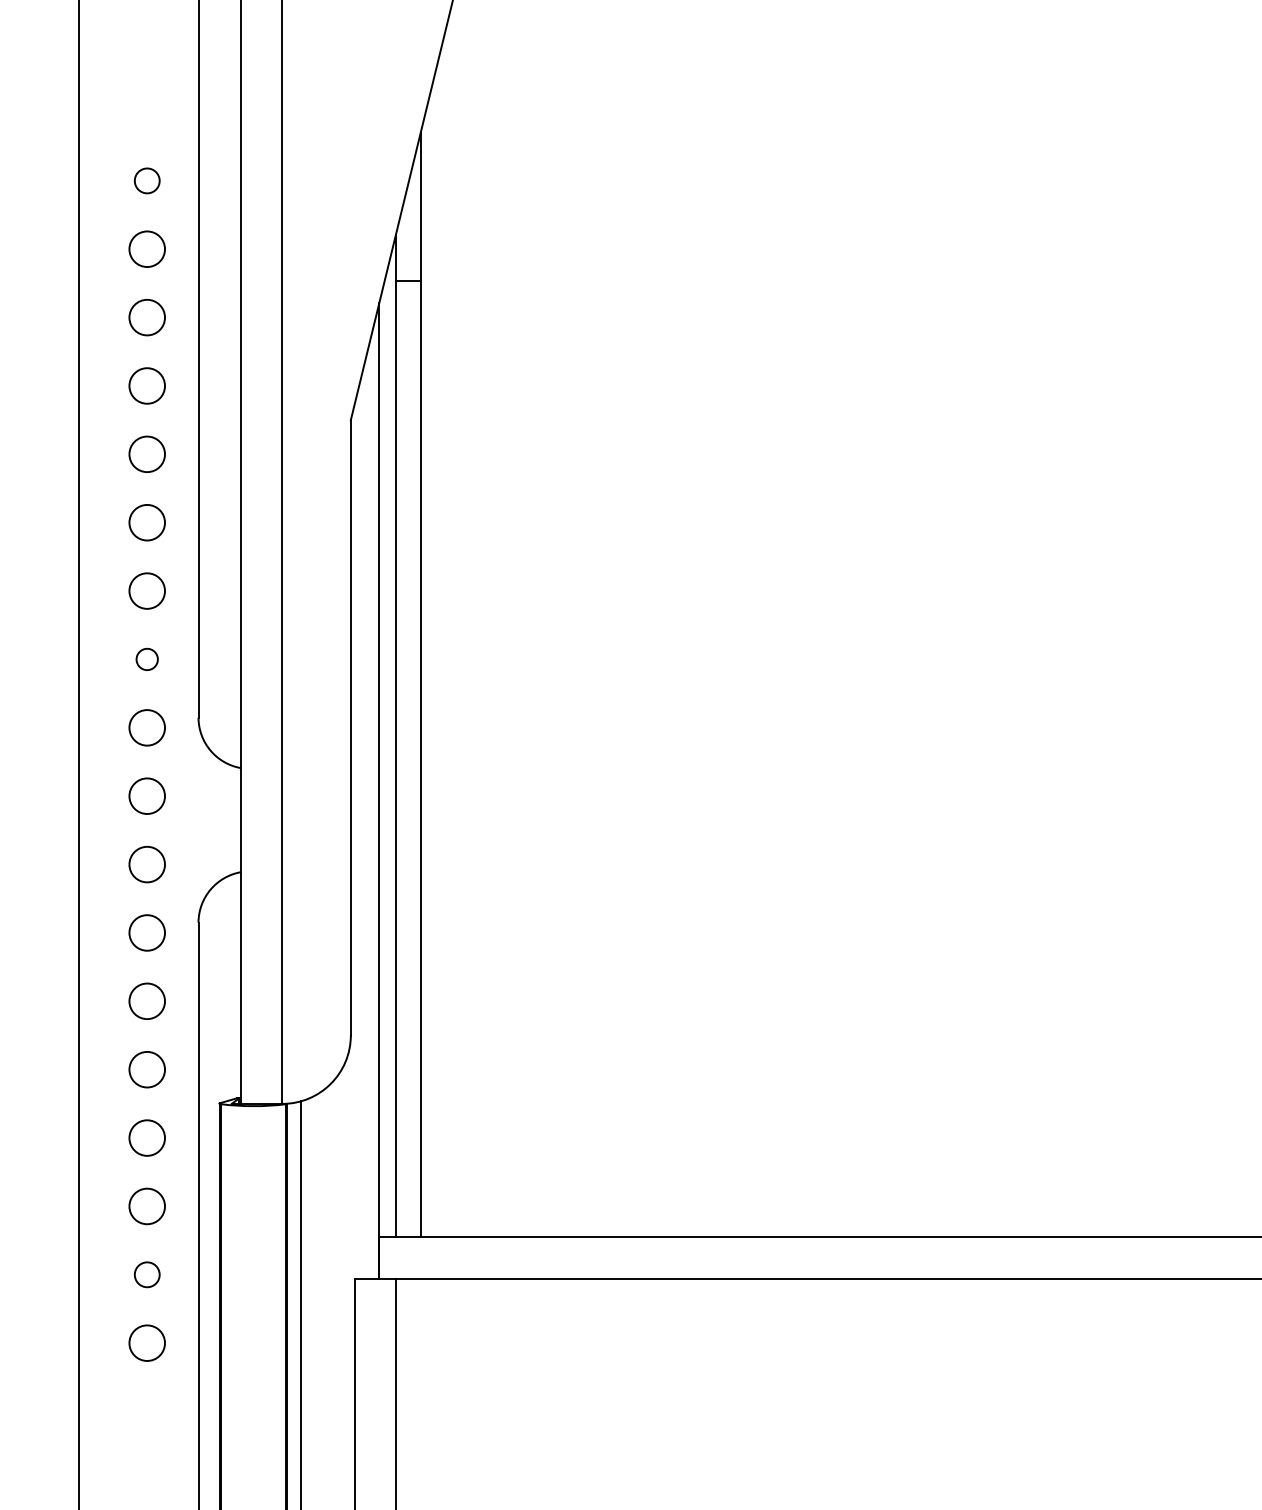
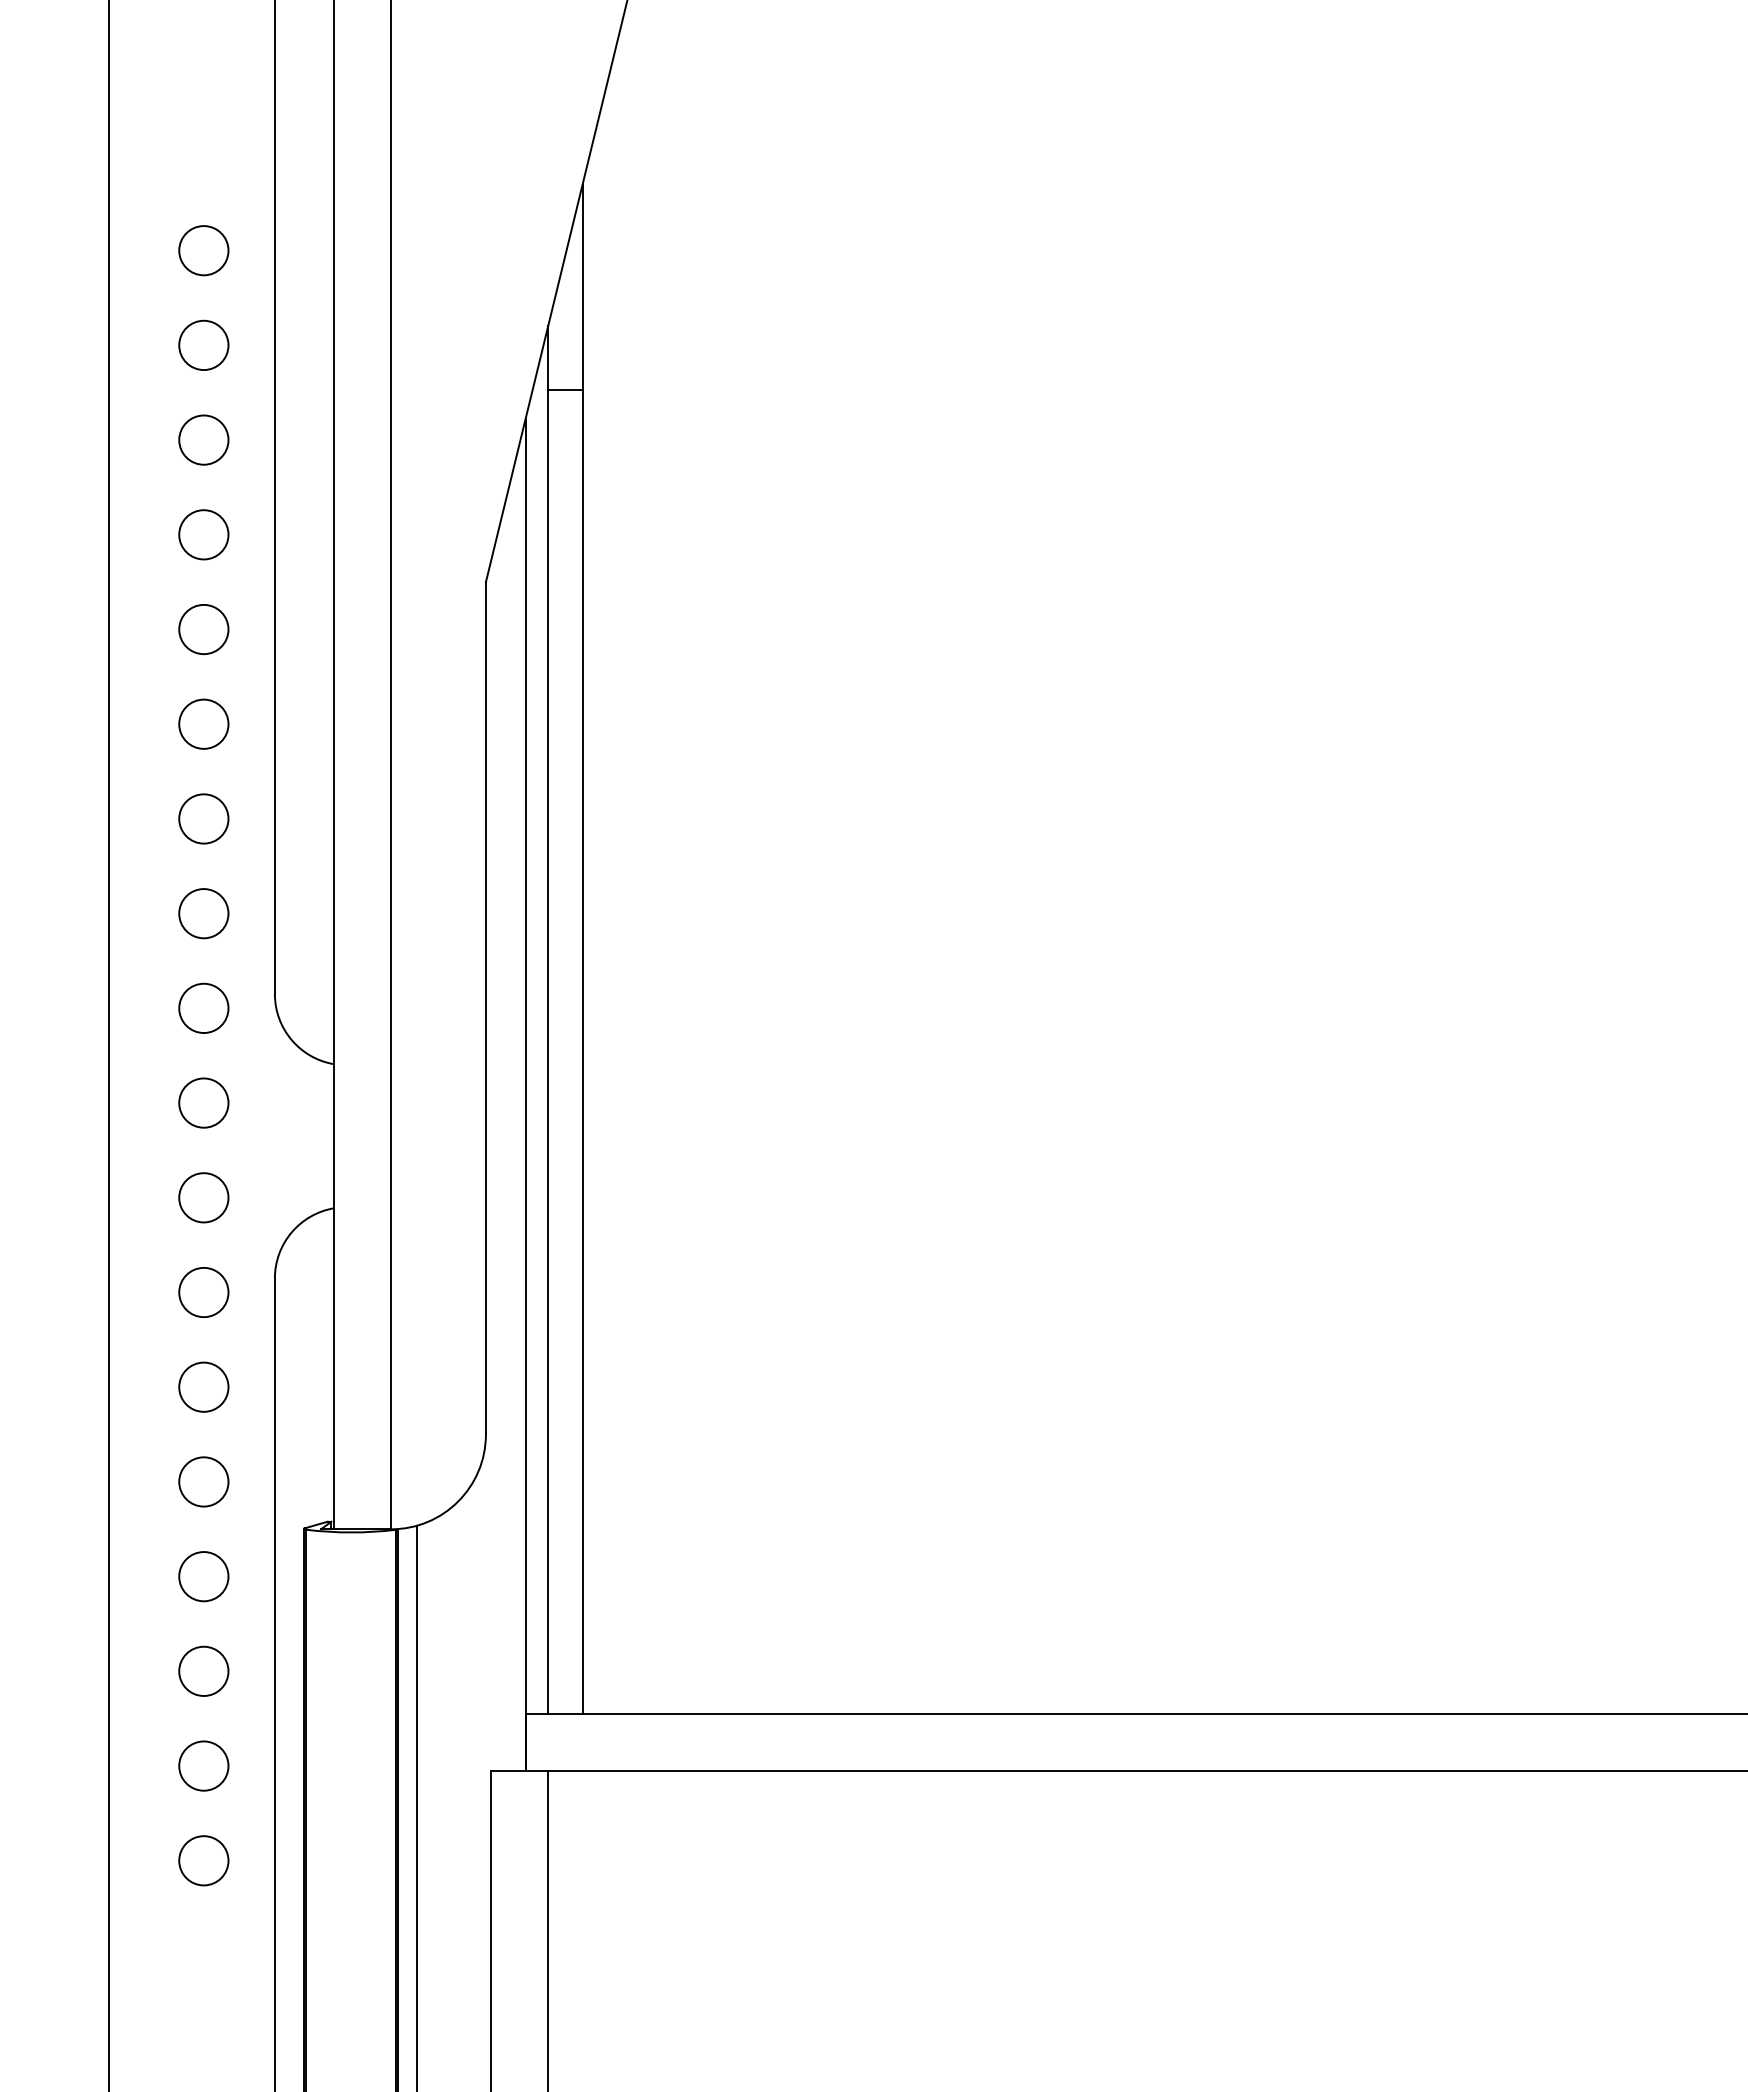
circle: (146, 180) -> (203, 250), size x1.43
circle: (146, 659) -> (203, 913), size x1.67
circle: (146, 1274) -> (203, 1765), size x1.43

